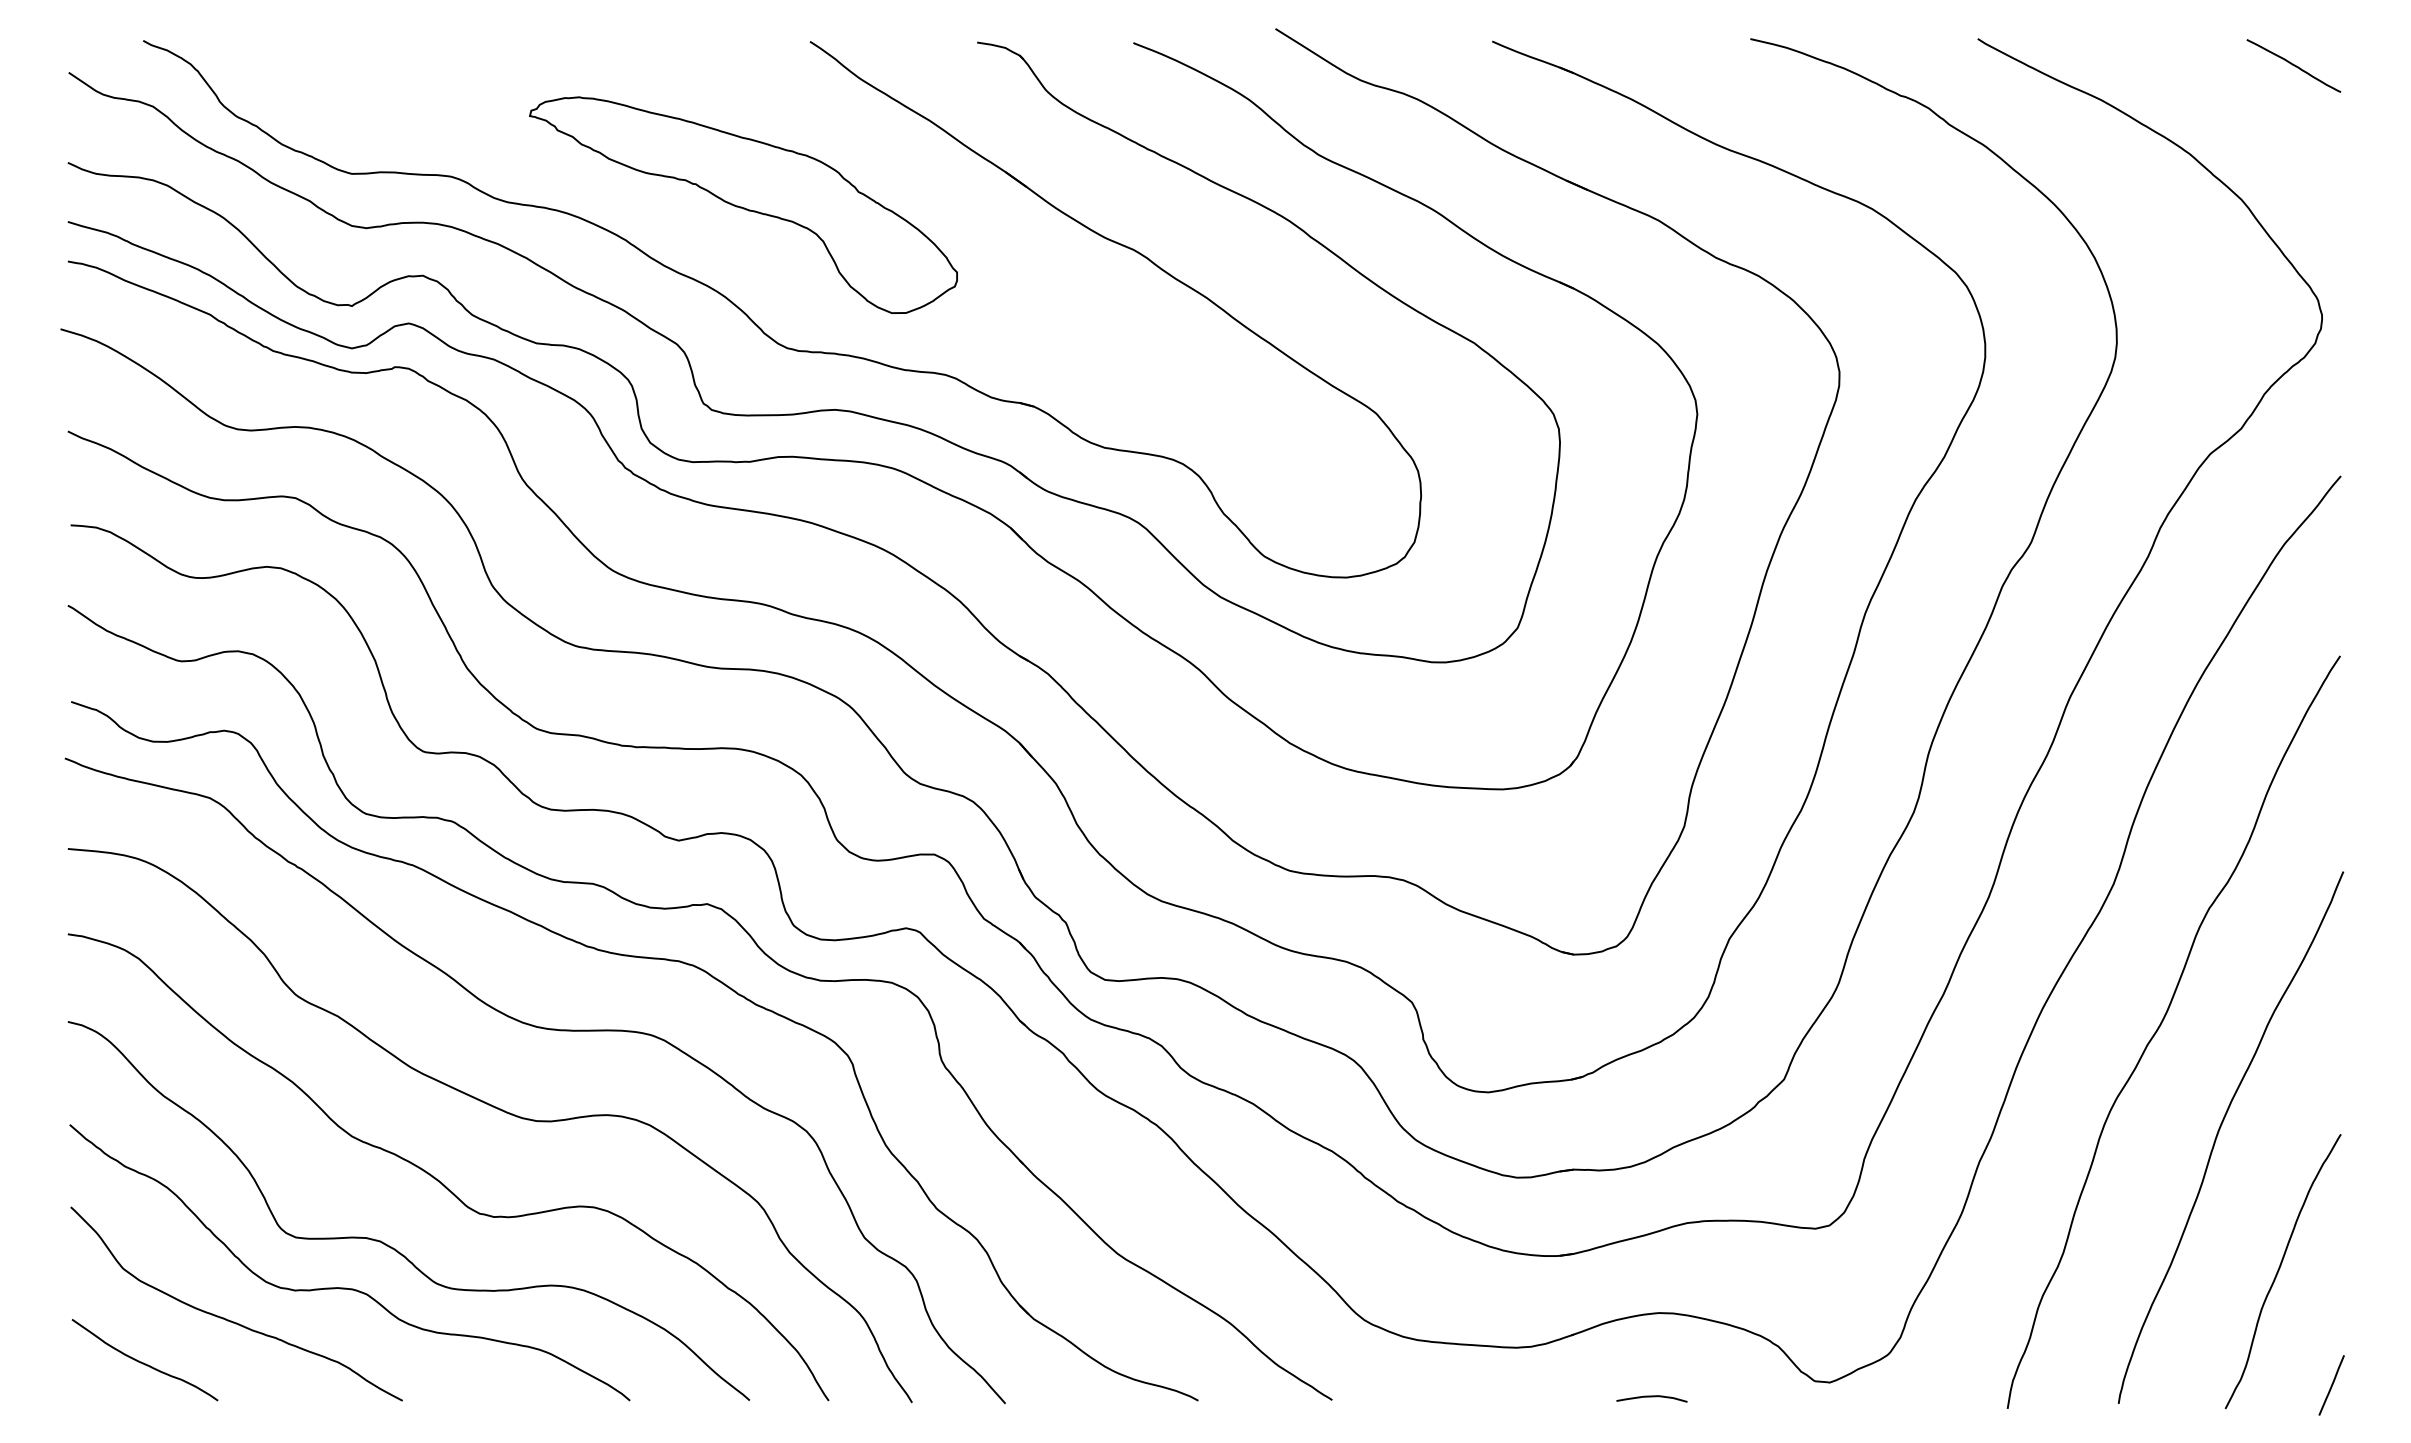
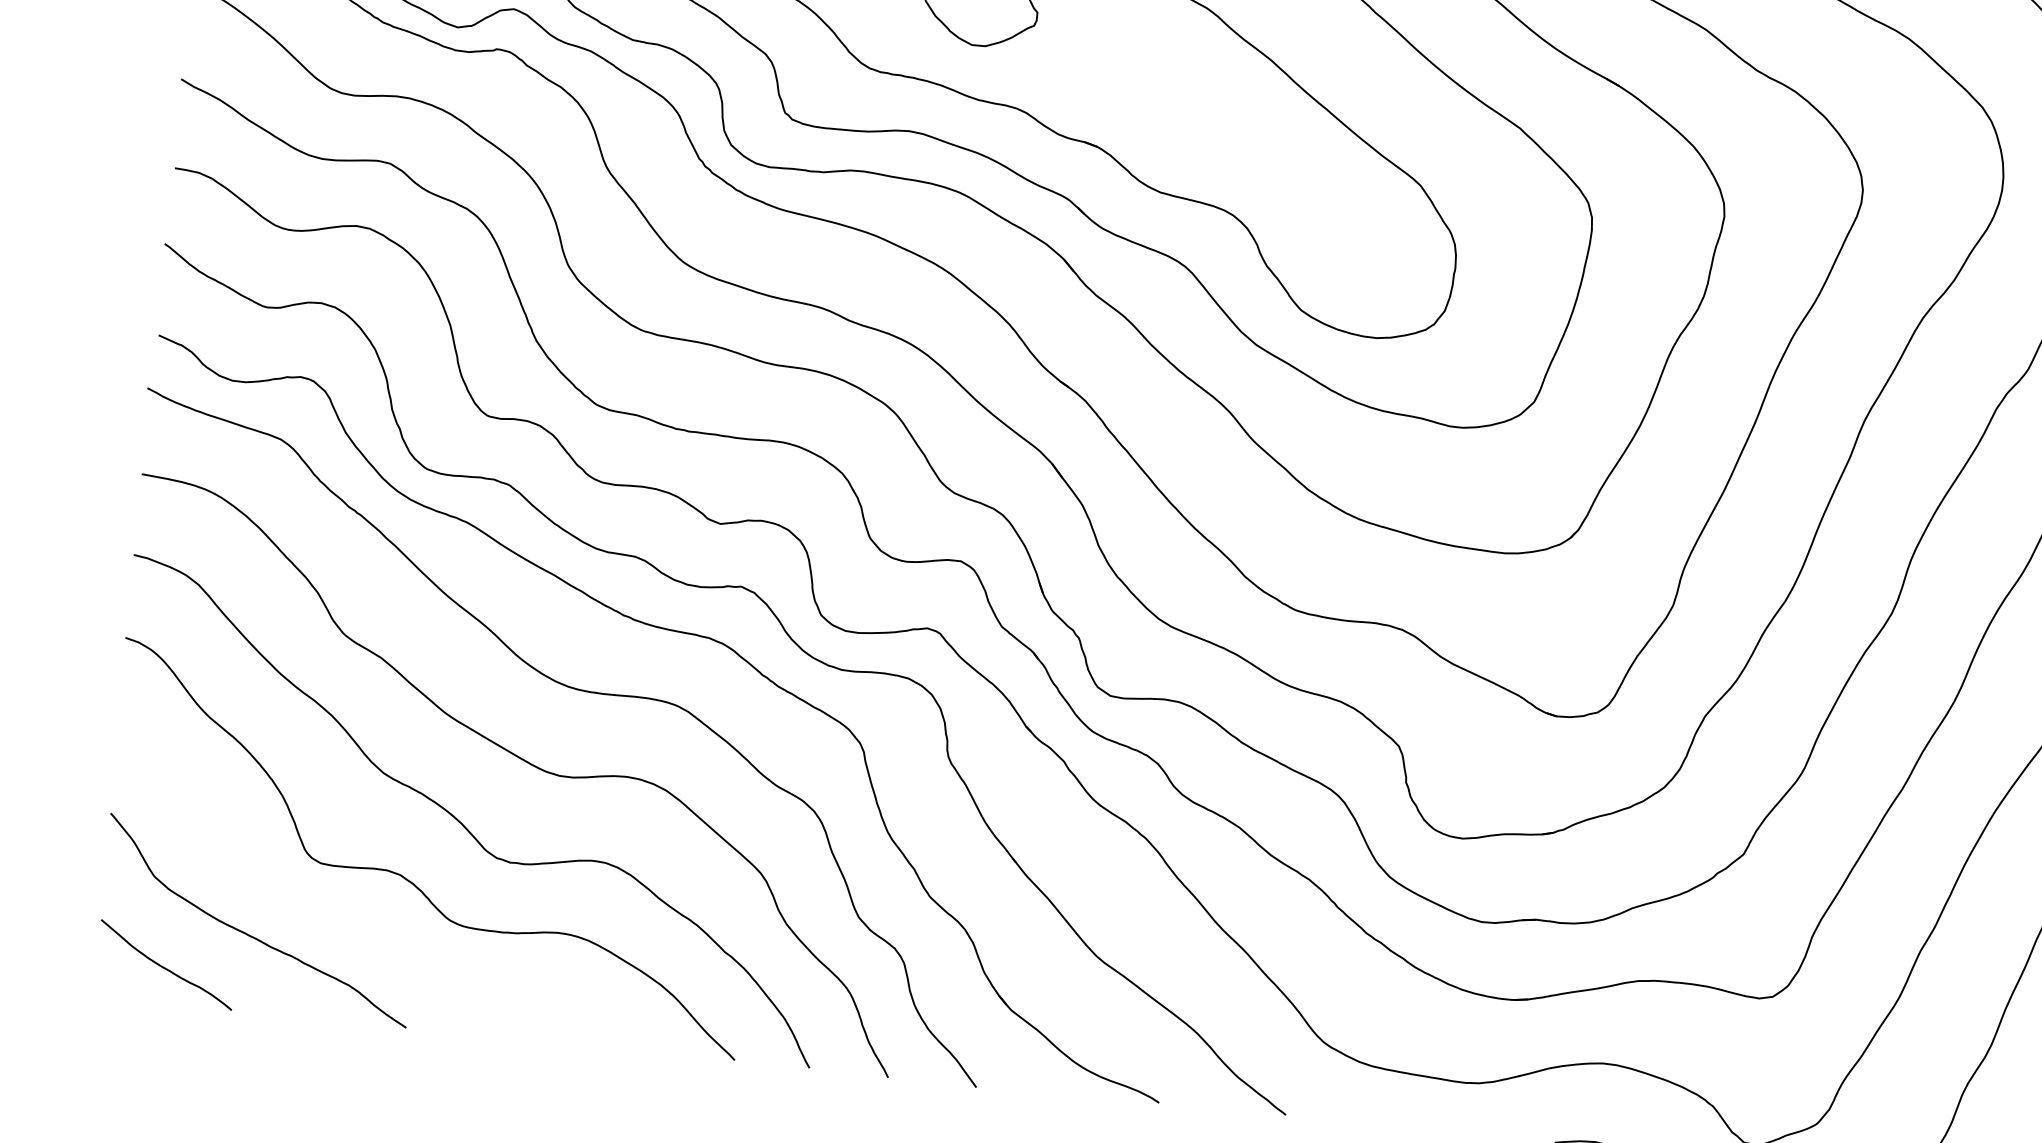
curve: (346, 1287) -> (363, 915), removed

